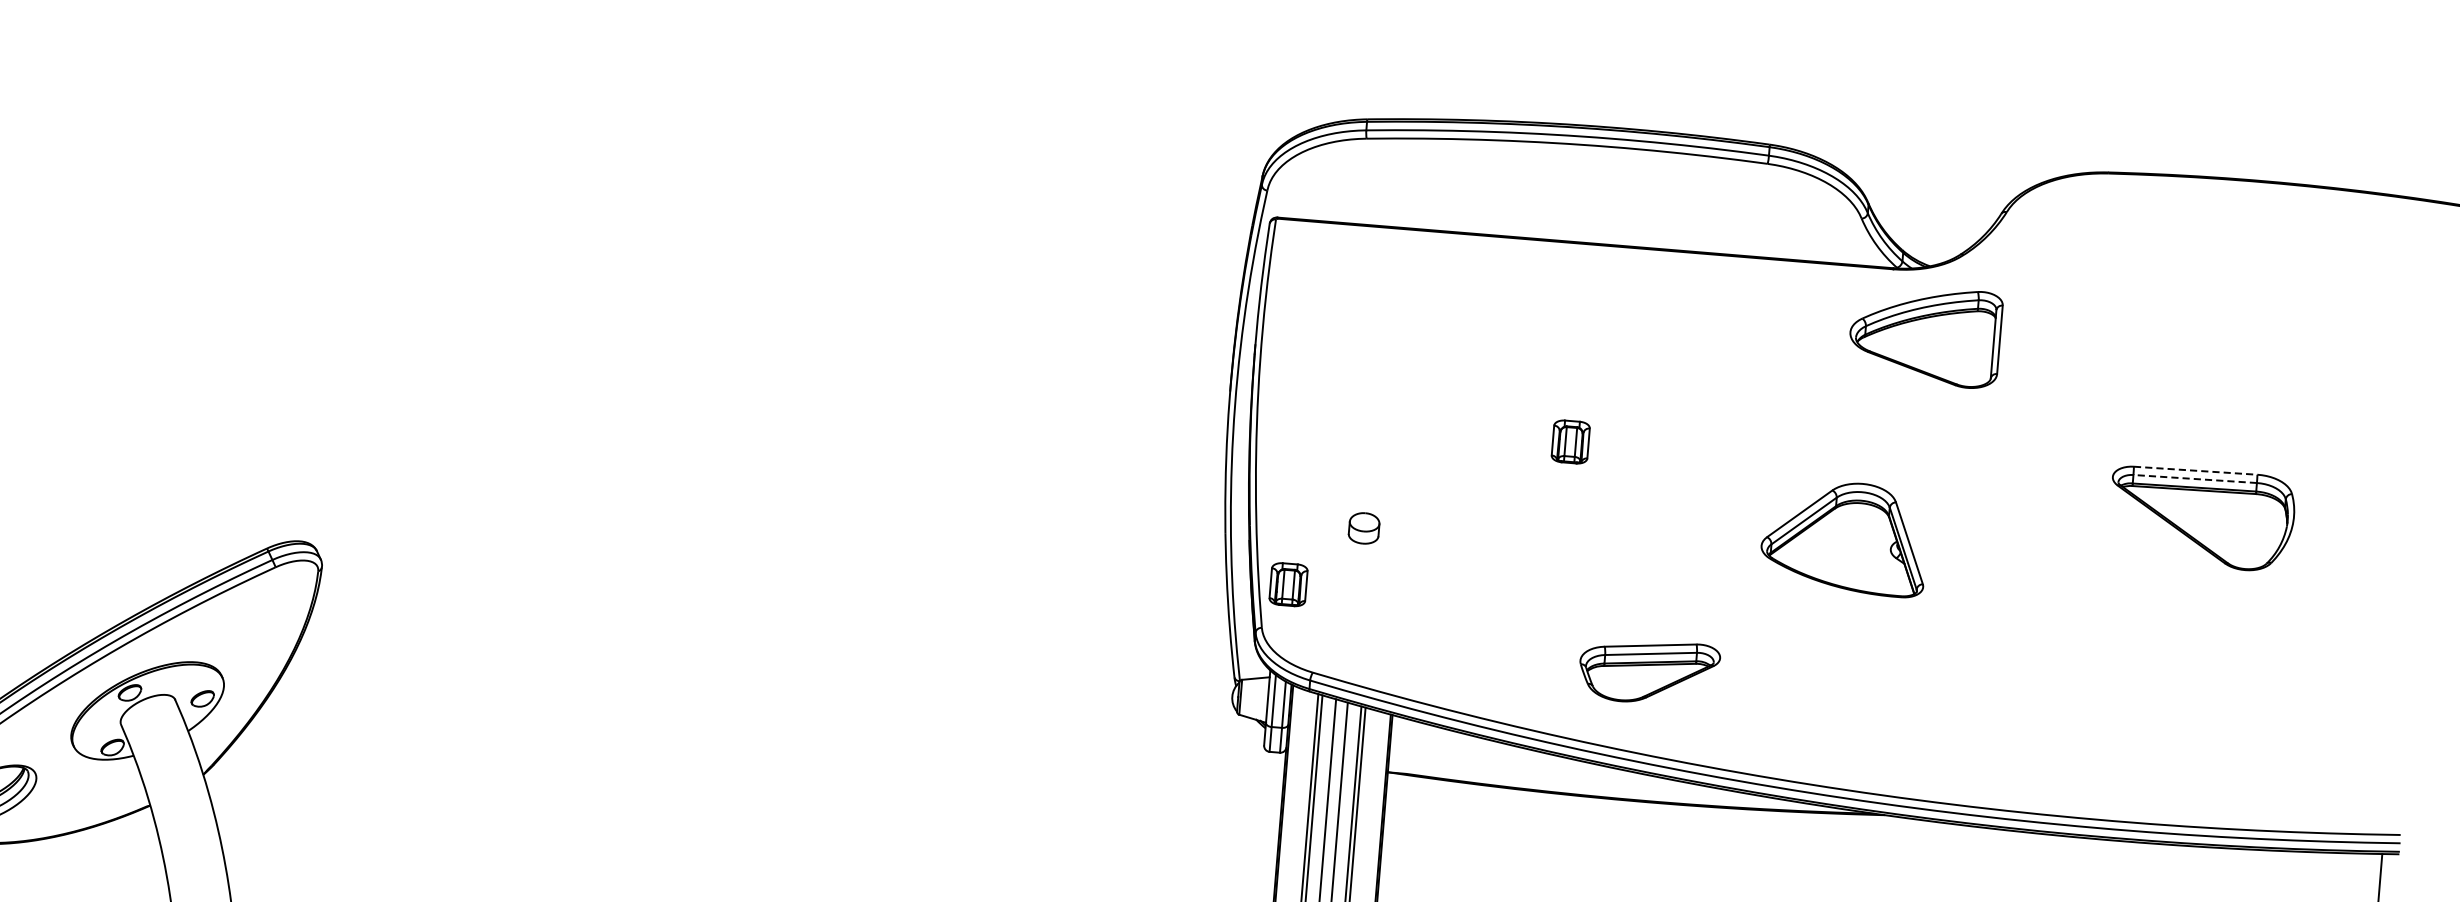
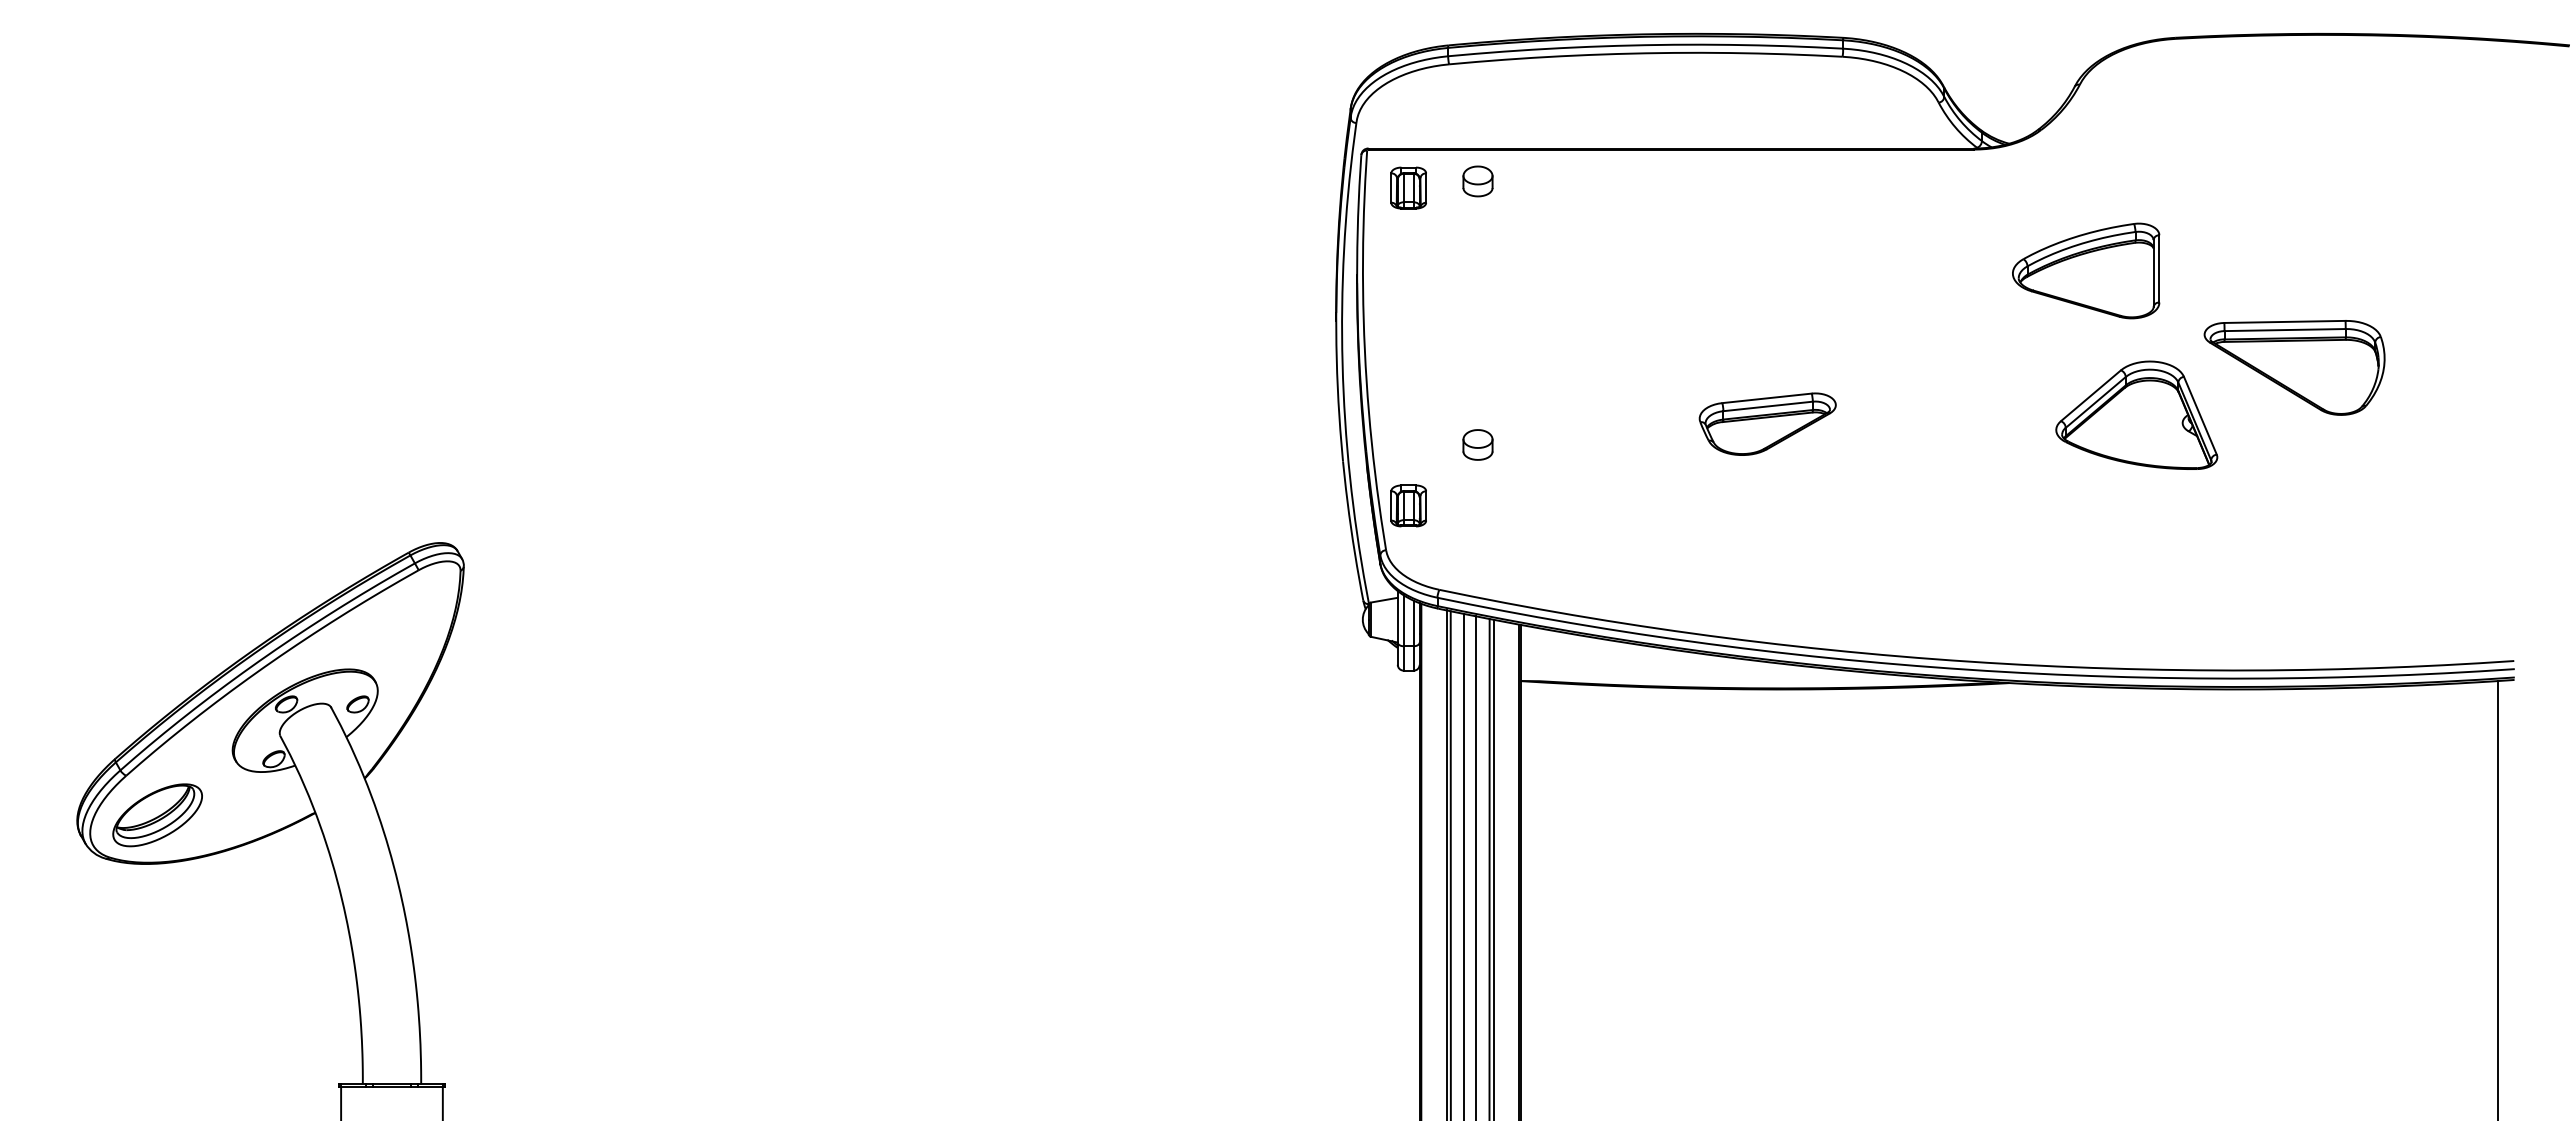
part: (1385, 260) -> (1477, 181), added
part: (1925, 335) -> (2086, 270), moved
part: (1570, 441) -> (1408, 187), moved
line: (2195, 470) -> (2284, 321), dashed -> solid
line: (2195, 479) -> (2285, 330), dashed -> solid
part: (1844, 536) -> (2136, 414), moved
part: (1649, 671) -> (1767, 423), moved

